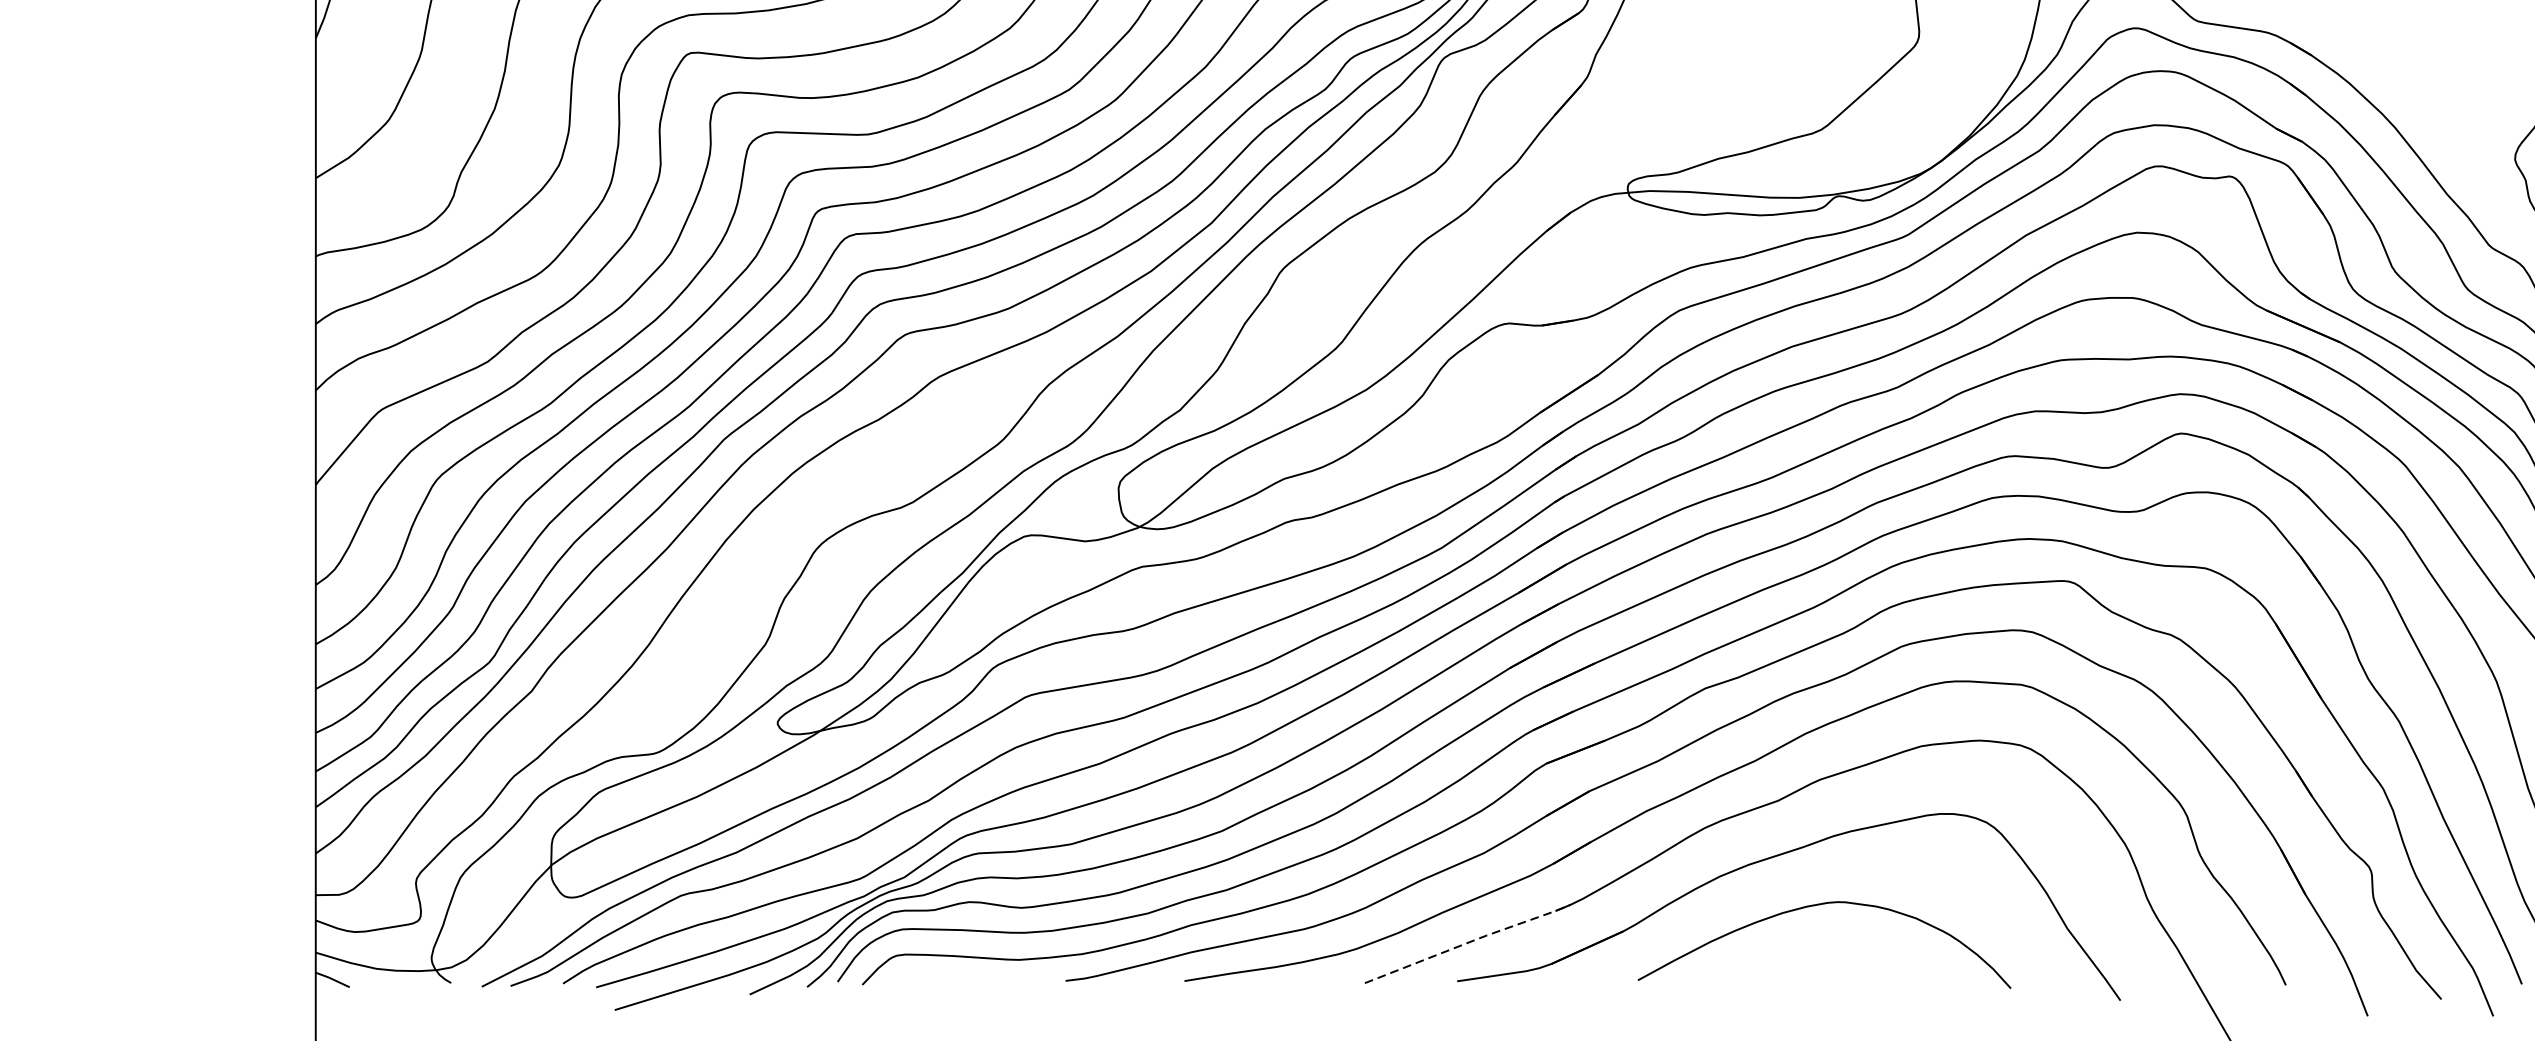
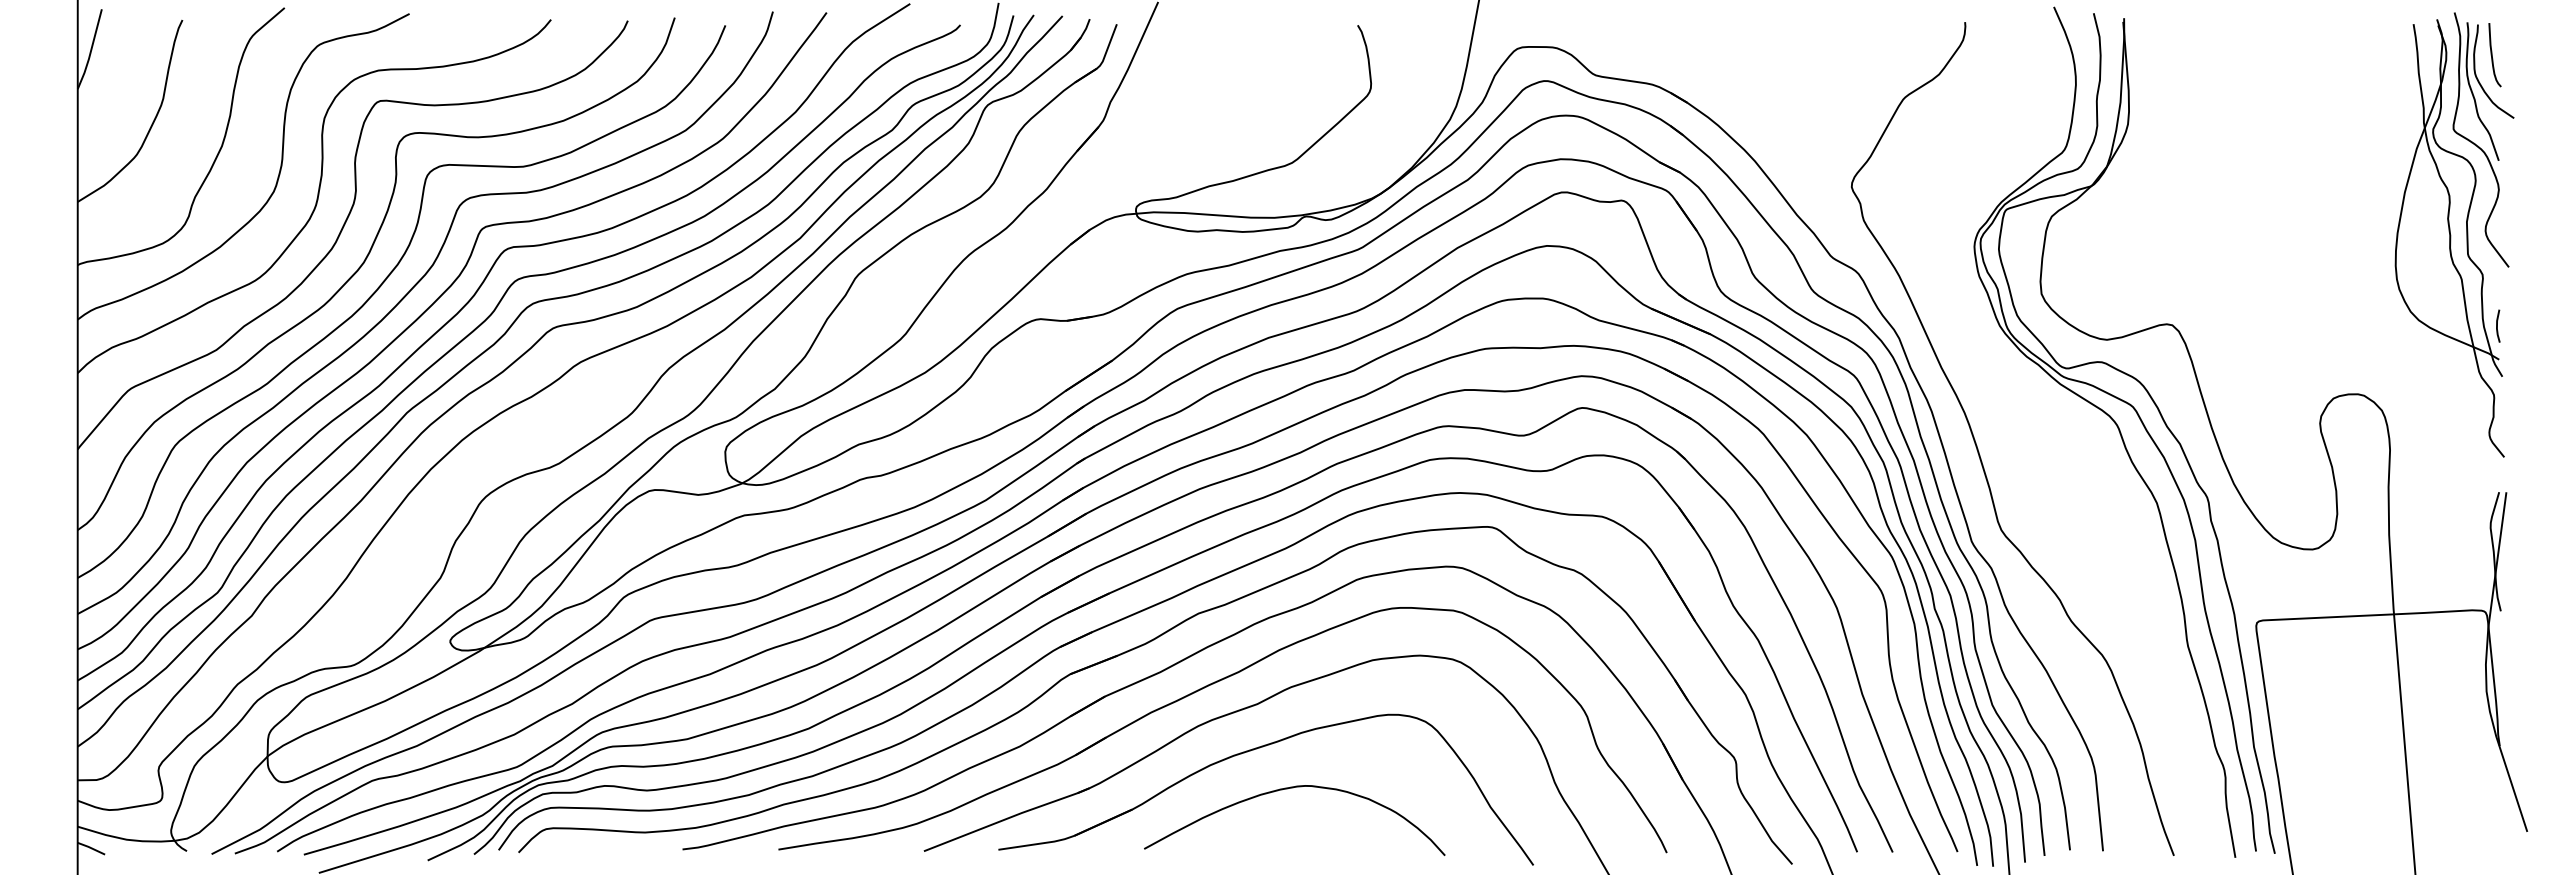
line: (1469, 942) -> (1008, 818), dashed -> solid

